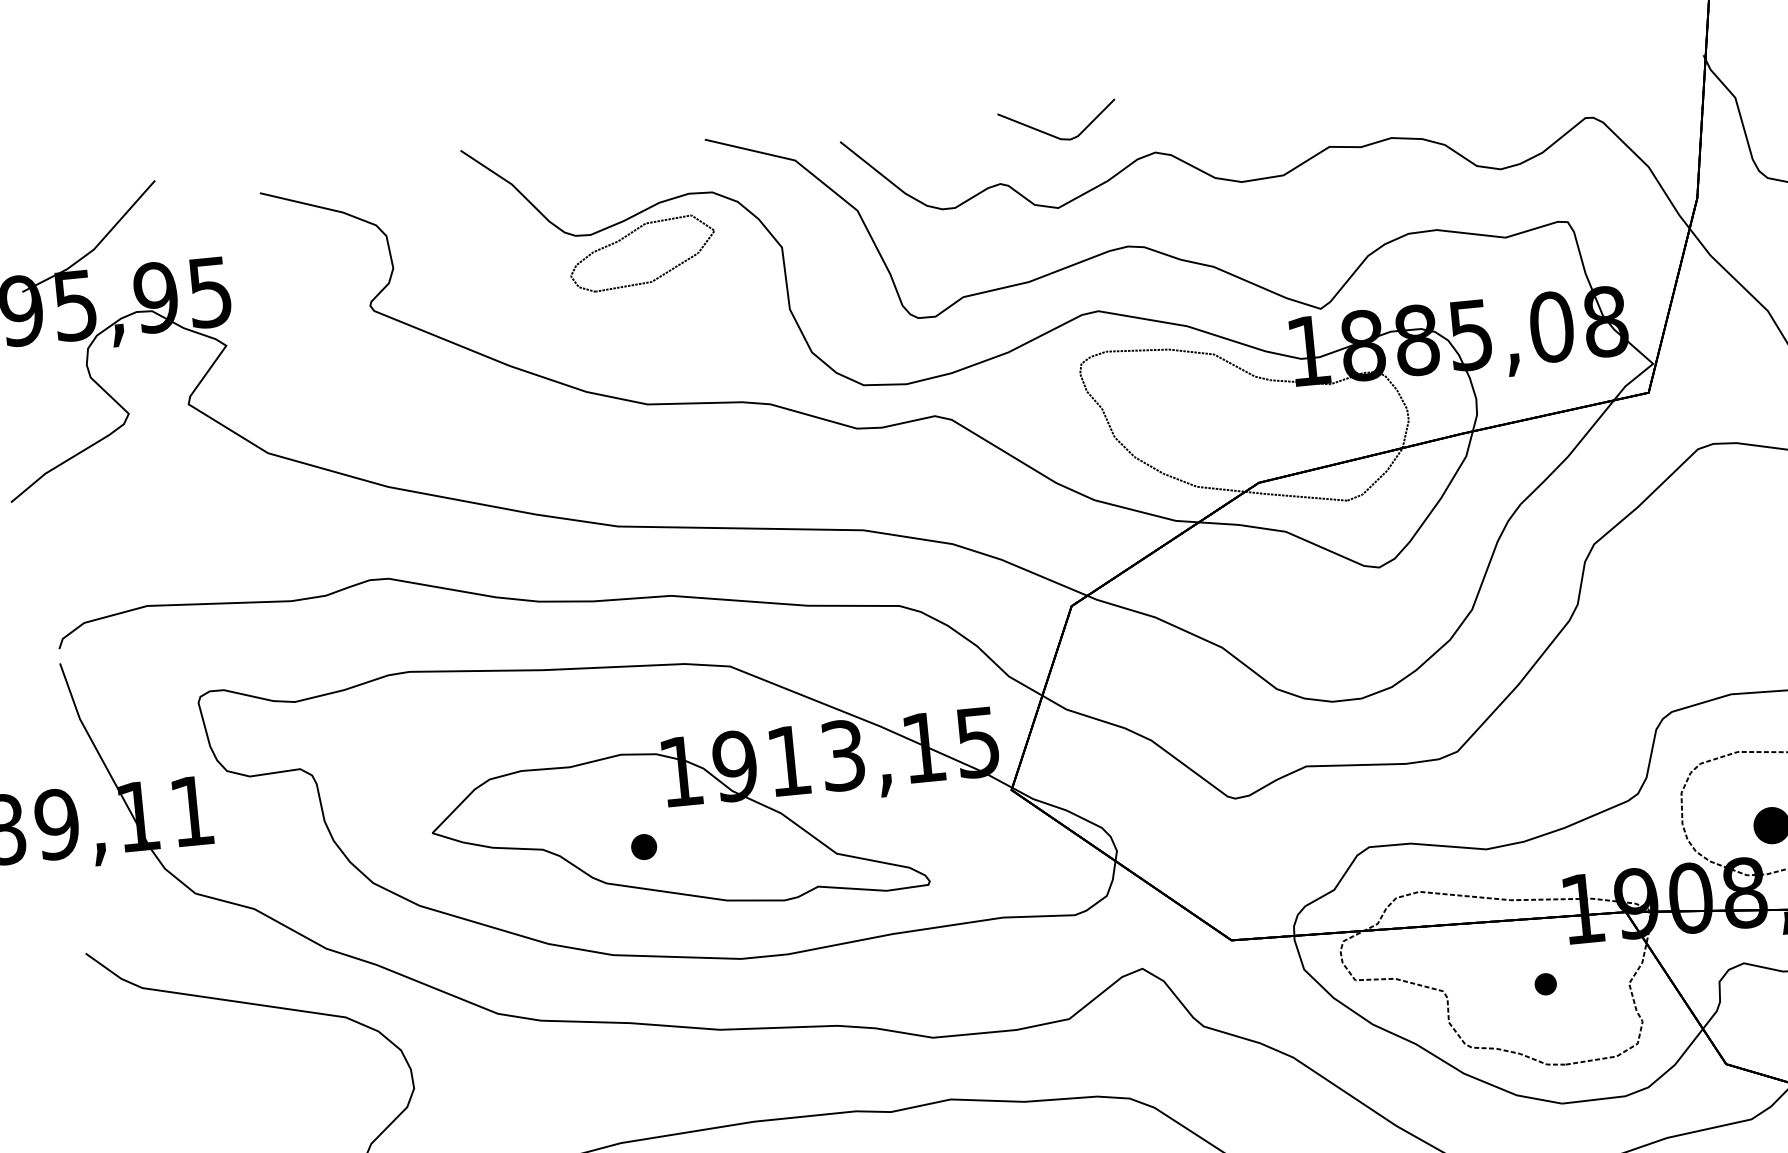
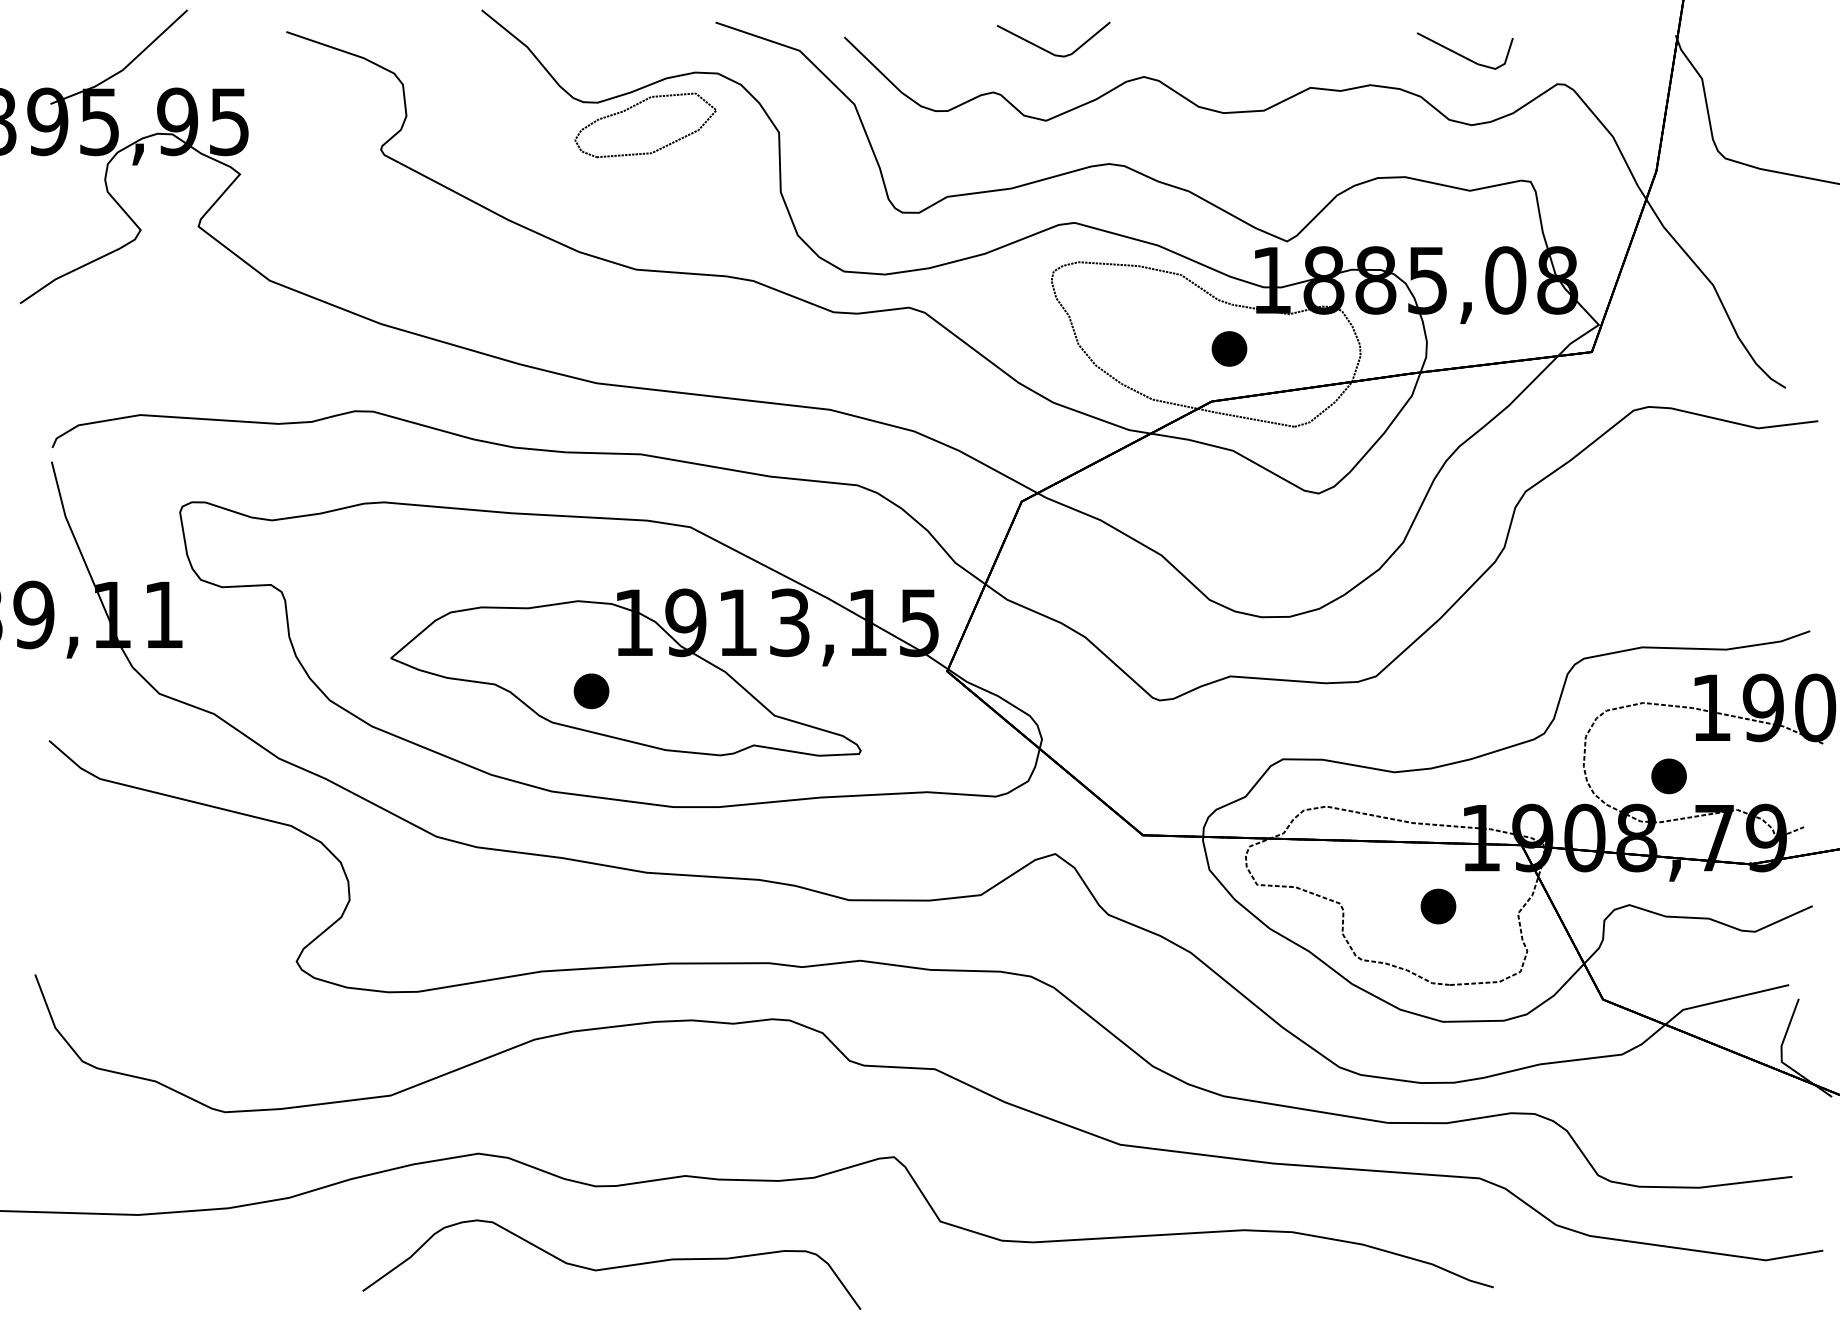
line: (1482, 96) -> (1461, 54), added
part: (1271, 425) -> (1229, 348), added
part: (644, 847) -> (591, 691), size x1.43
part: (1545, 984) -> (1438, 906), size x1.67

